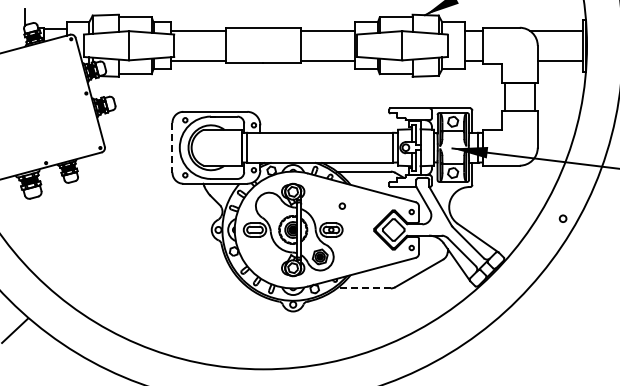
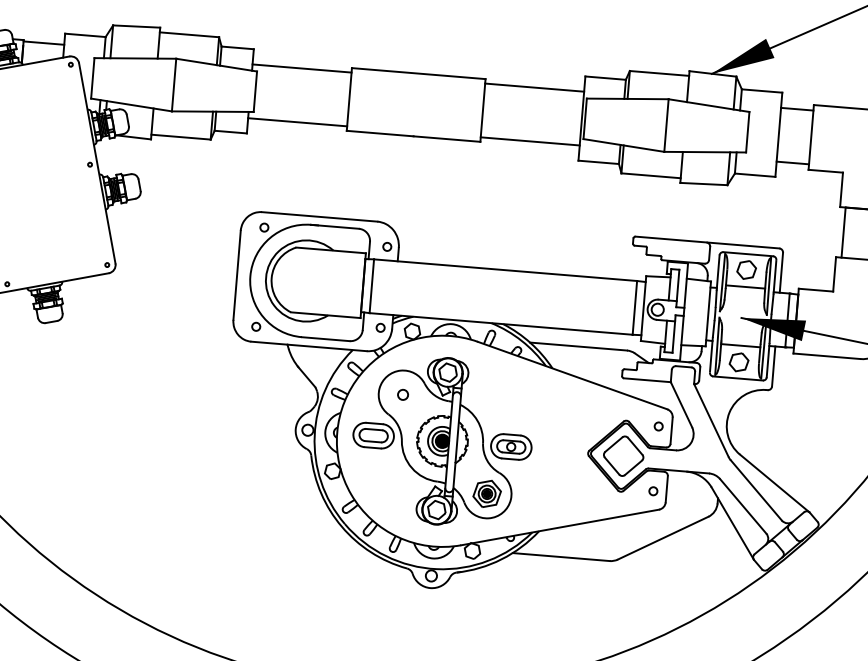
line: (172, 147) -> (237, 274), dashed -> solid
circle: (341, 205) -> (401, 393), moved
line: (363, 288) -> (560, 557), dashed -> solid

